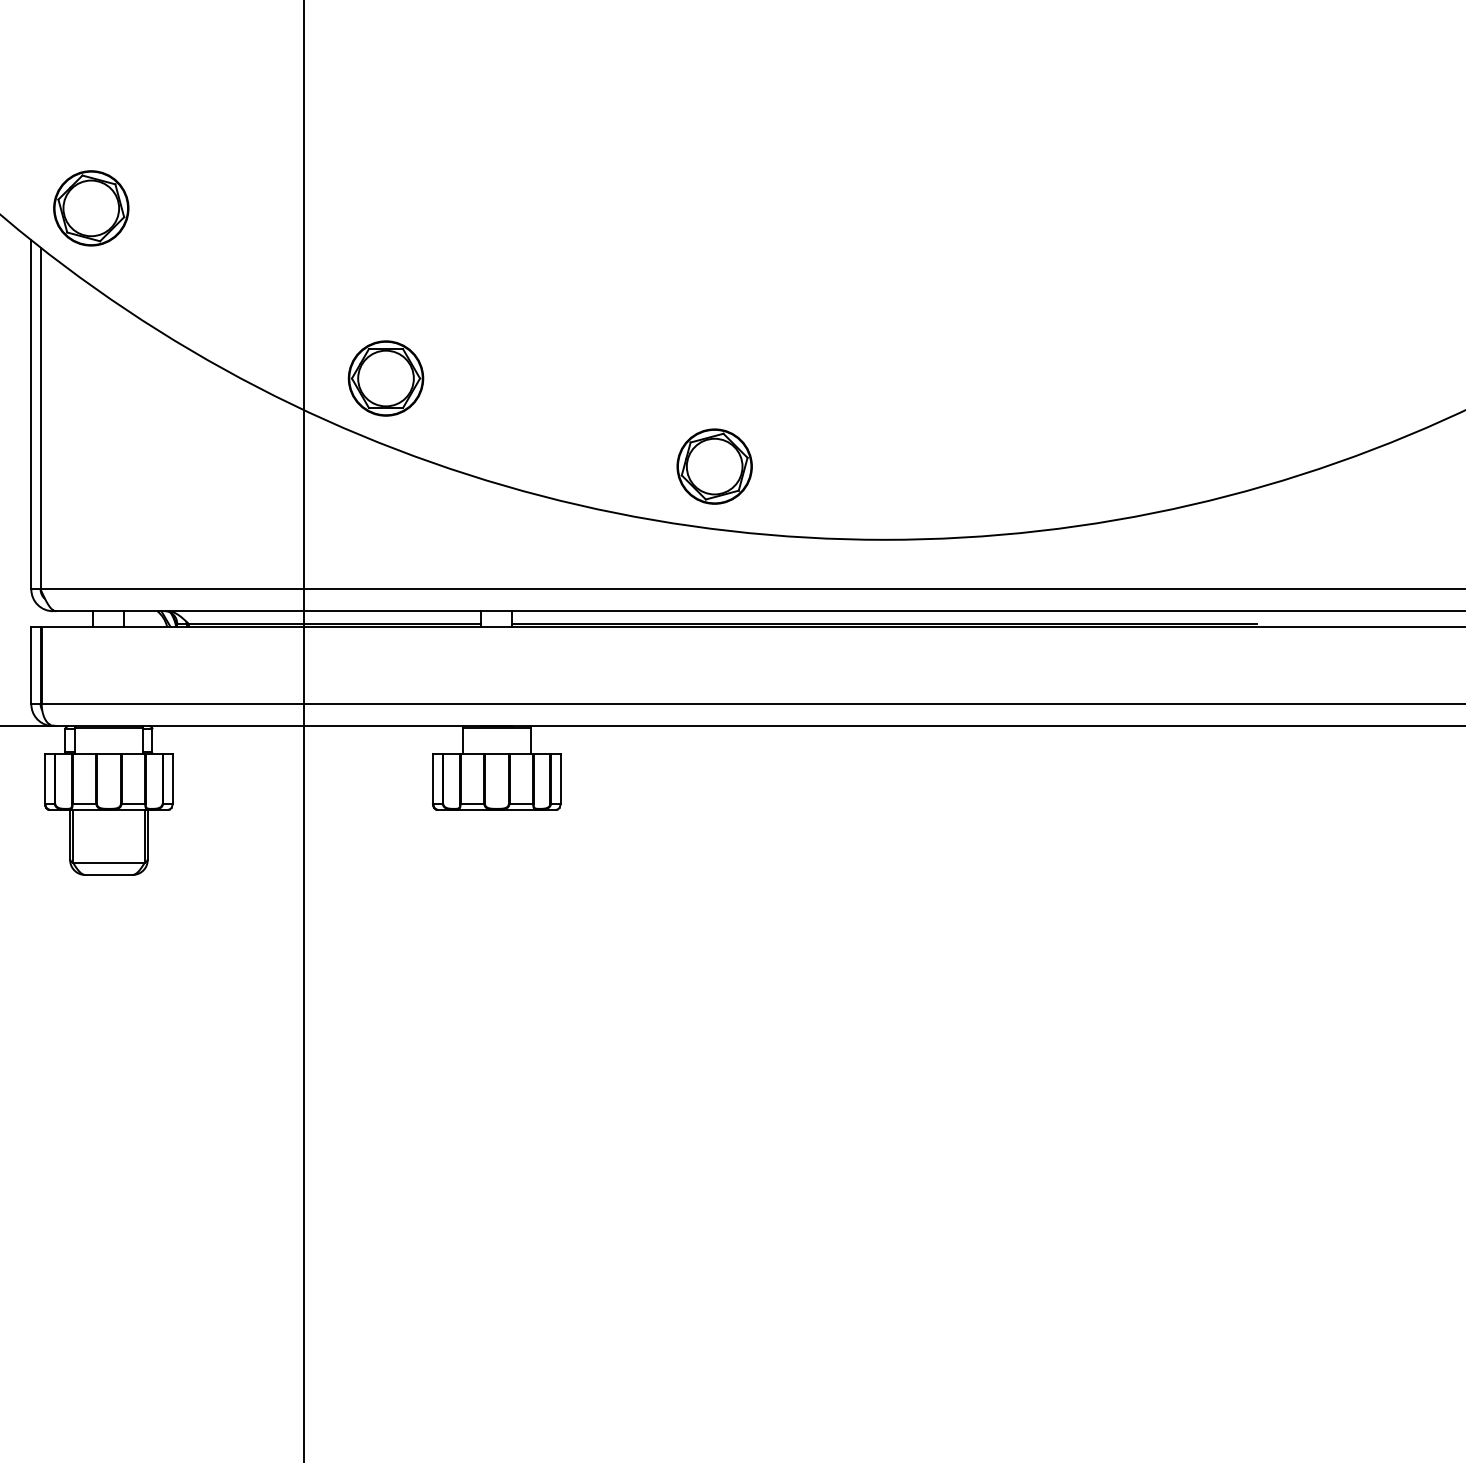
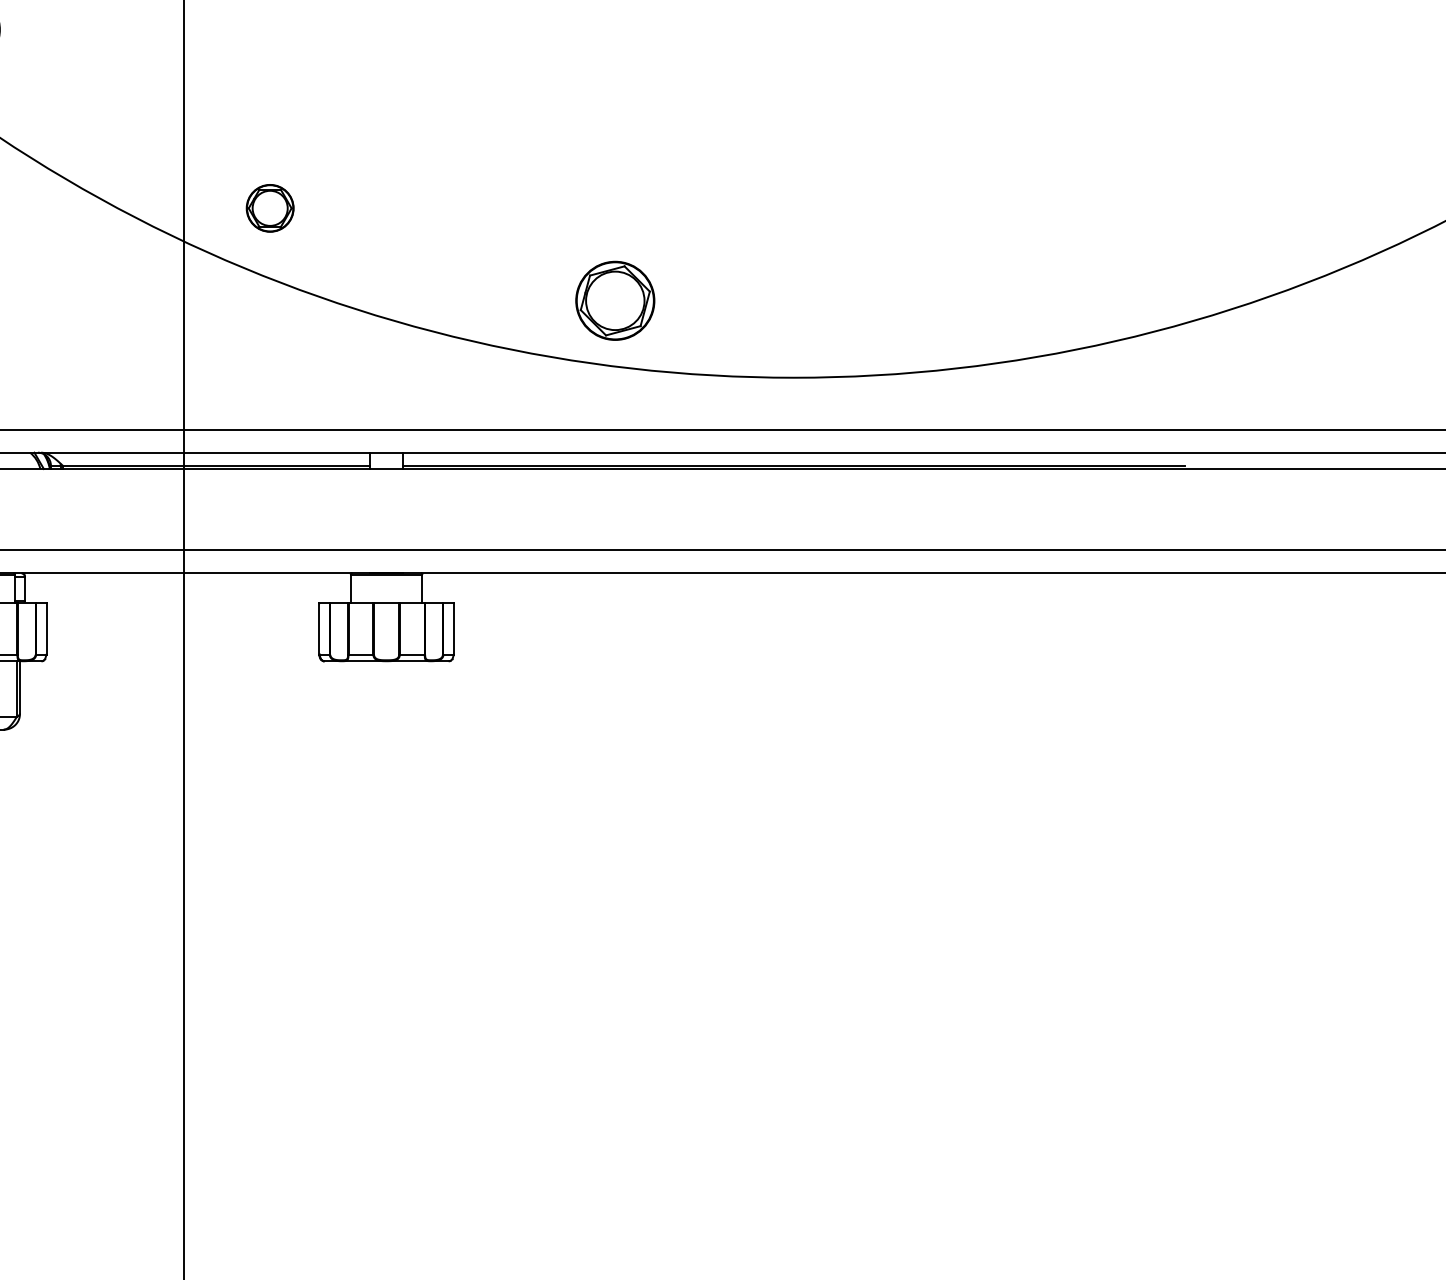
part: (385, 378) -> (269, 208), size x0.6

